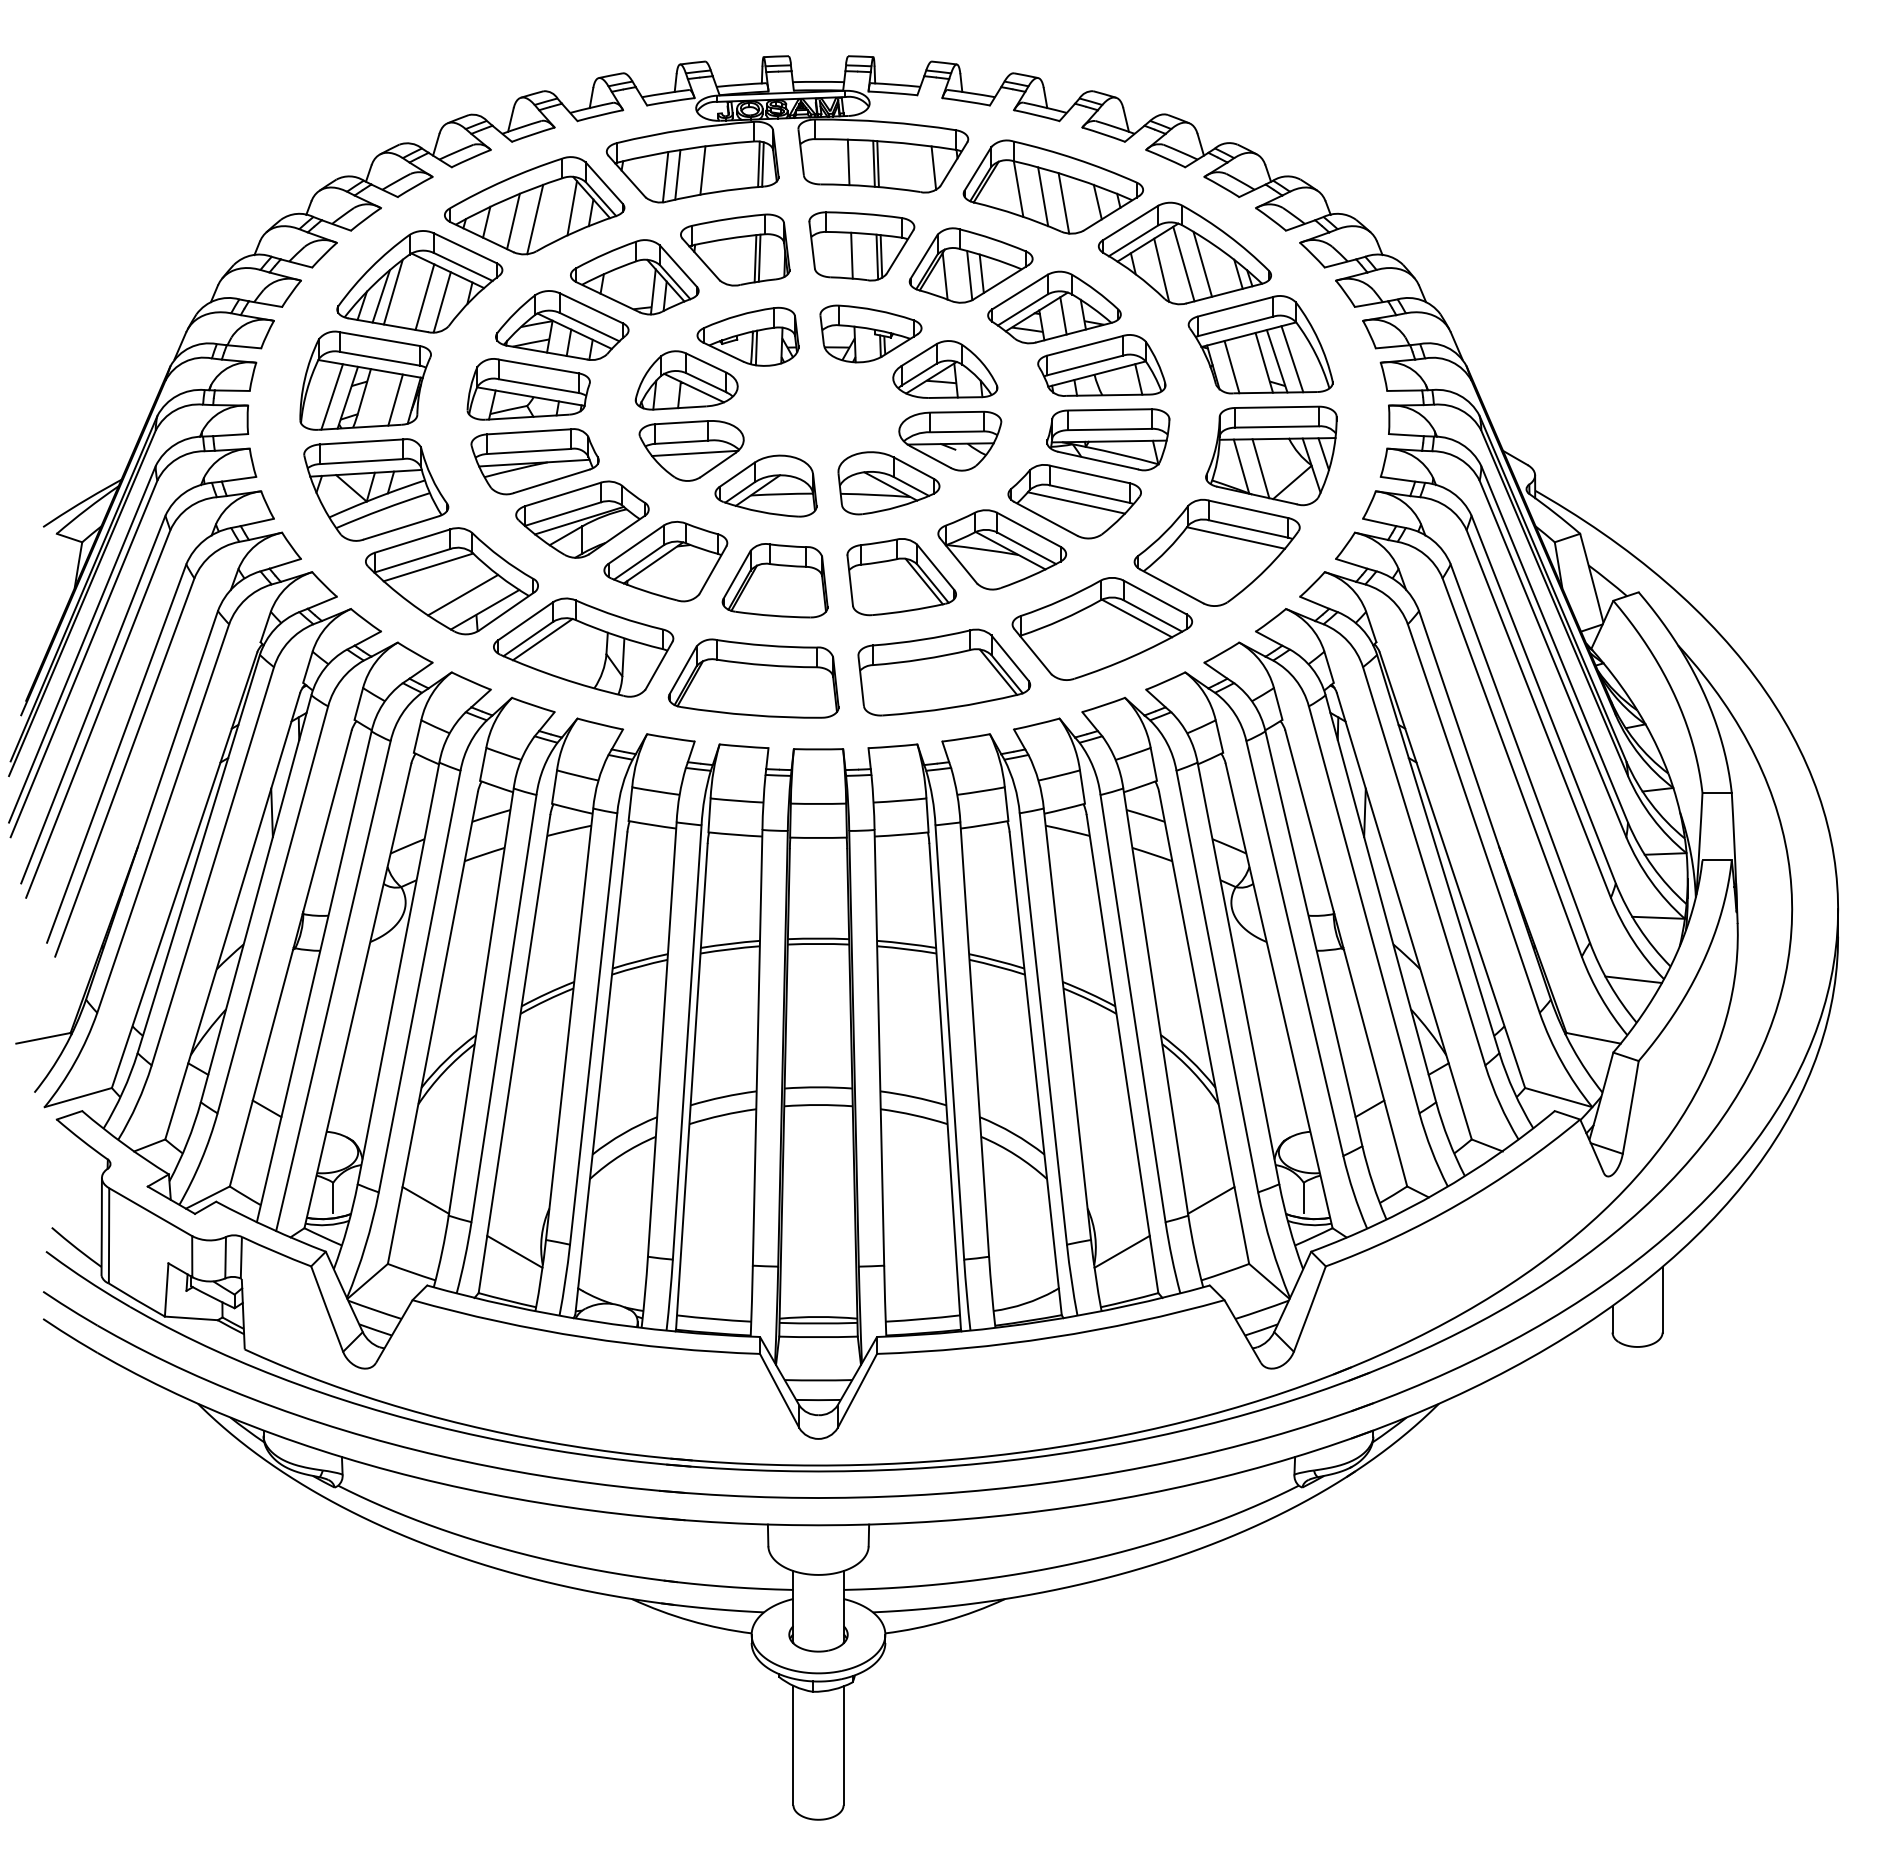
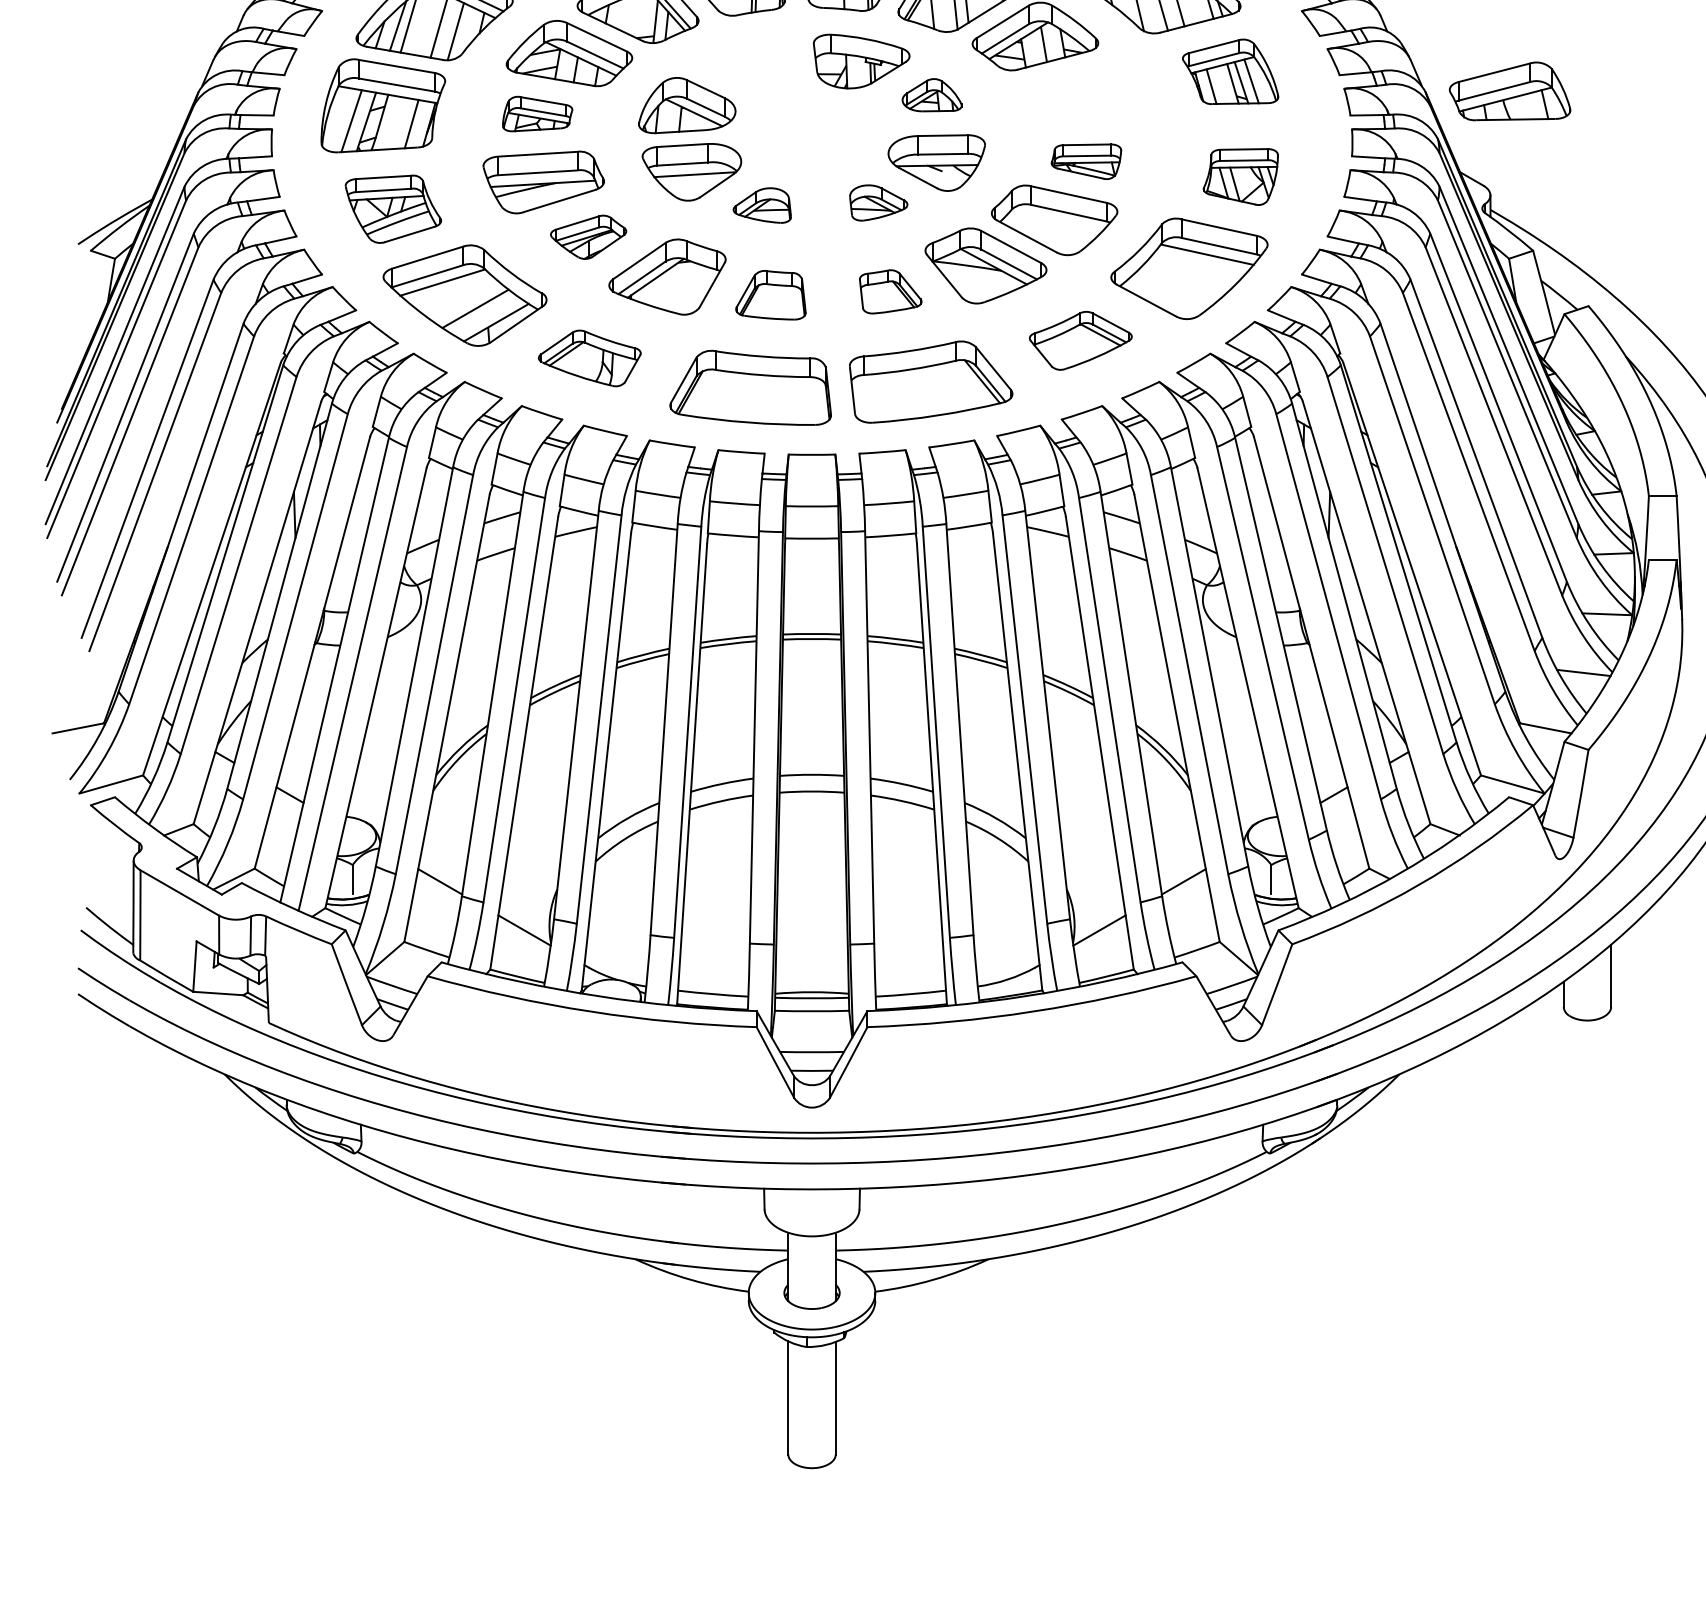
part: (747, 336) -> (744, 63), removed
part: (1260, 344) -> (1230, 71), size x0.7
part: (1101, 365) -> (1509, 91), moved
part: (945, 369) -> (932, 95), size x0.6
part: (528, 389) -> (537, 114), size x0.6
part: (1108, 439) -> (1086, 161), size x0.6
part: (1271, 455) -> (1240, 176), size x0.6
part: (888, 483) -> (878, 203), size x0.6
part: (765, 485) -> (761, 205), size x0.6
part: (376, 489) -> (393, 208), size x0.7
line: (1076, 502) -> (1056, 221), removed
part: (582, 519) -> (588, 237), size x0.6
part: (901, 577) -> (890, 292), size x0.6
part: (774, 580) -> (770, 294), size x0.7
part: (1102, 628) -> (1080, 340), size x0.6
part: (583, 647) -> (589, 358), size x0.6

